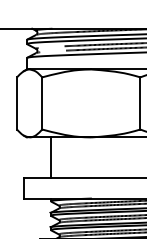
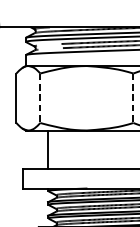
line: (42, 103) -> (40, 98), solid -> dashed
line: (140, 103) -> (133, 98), solid -> dashed

